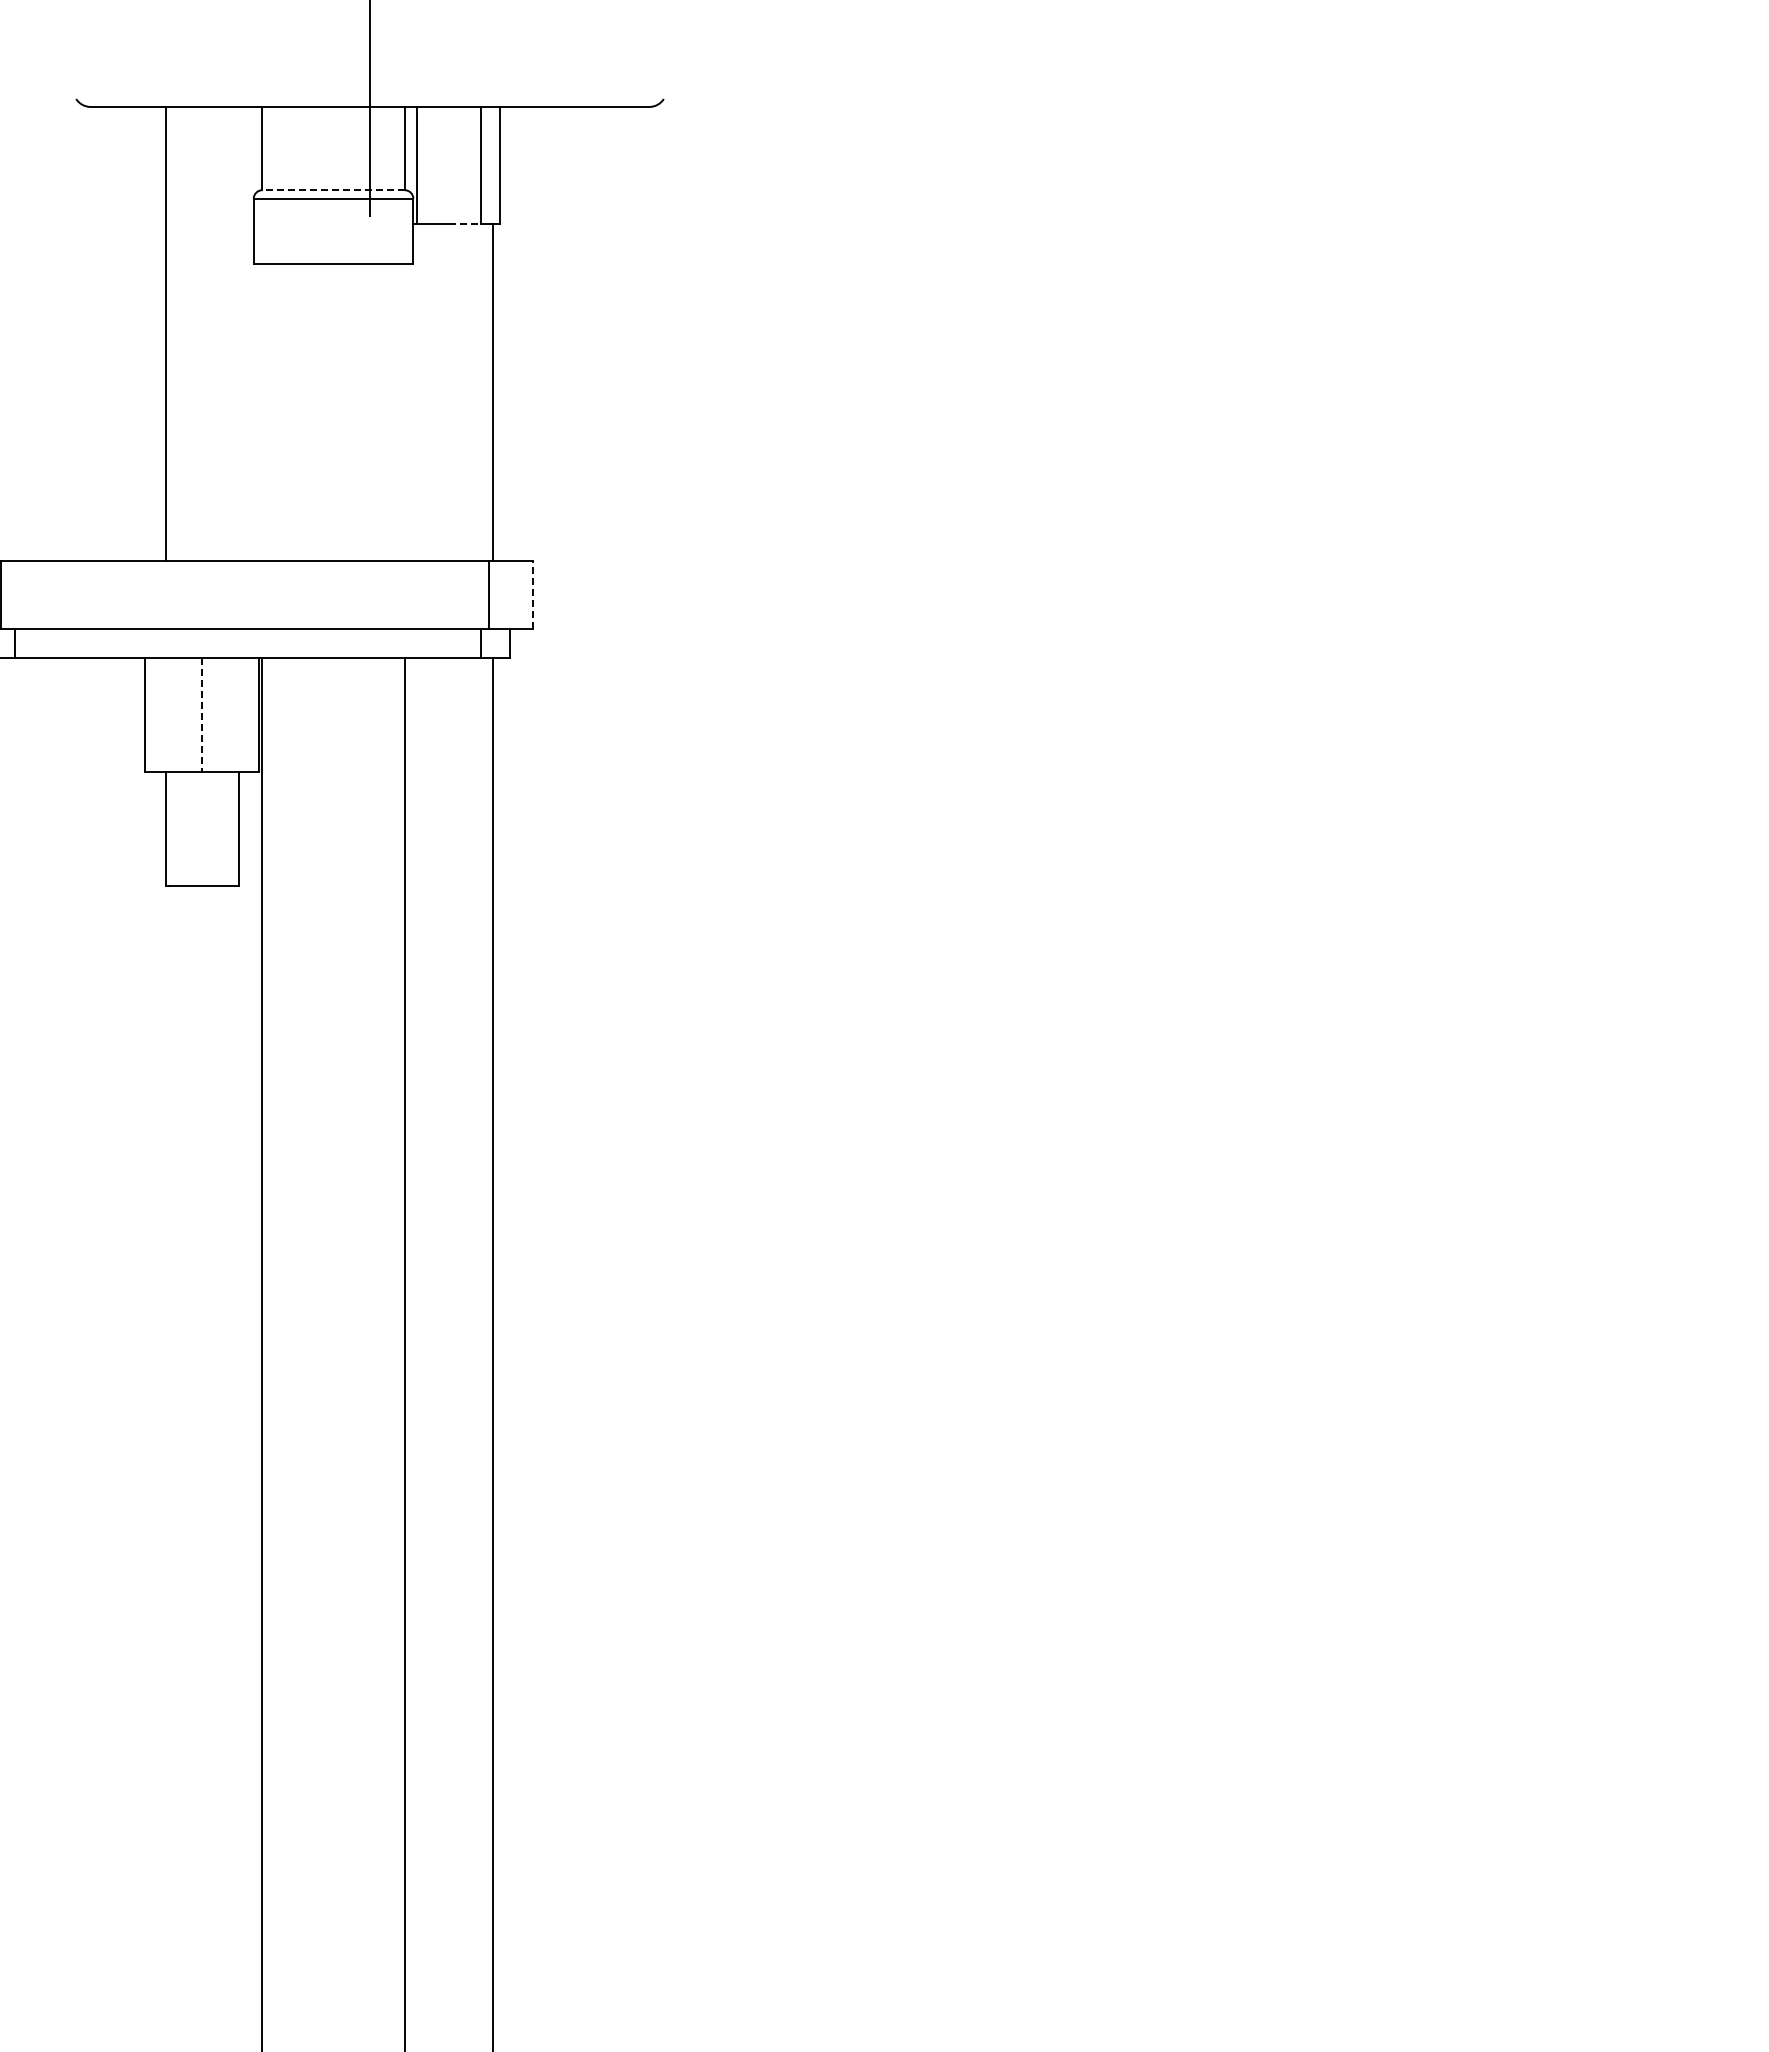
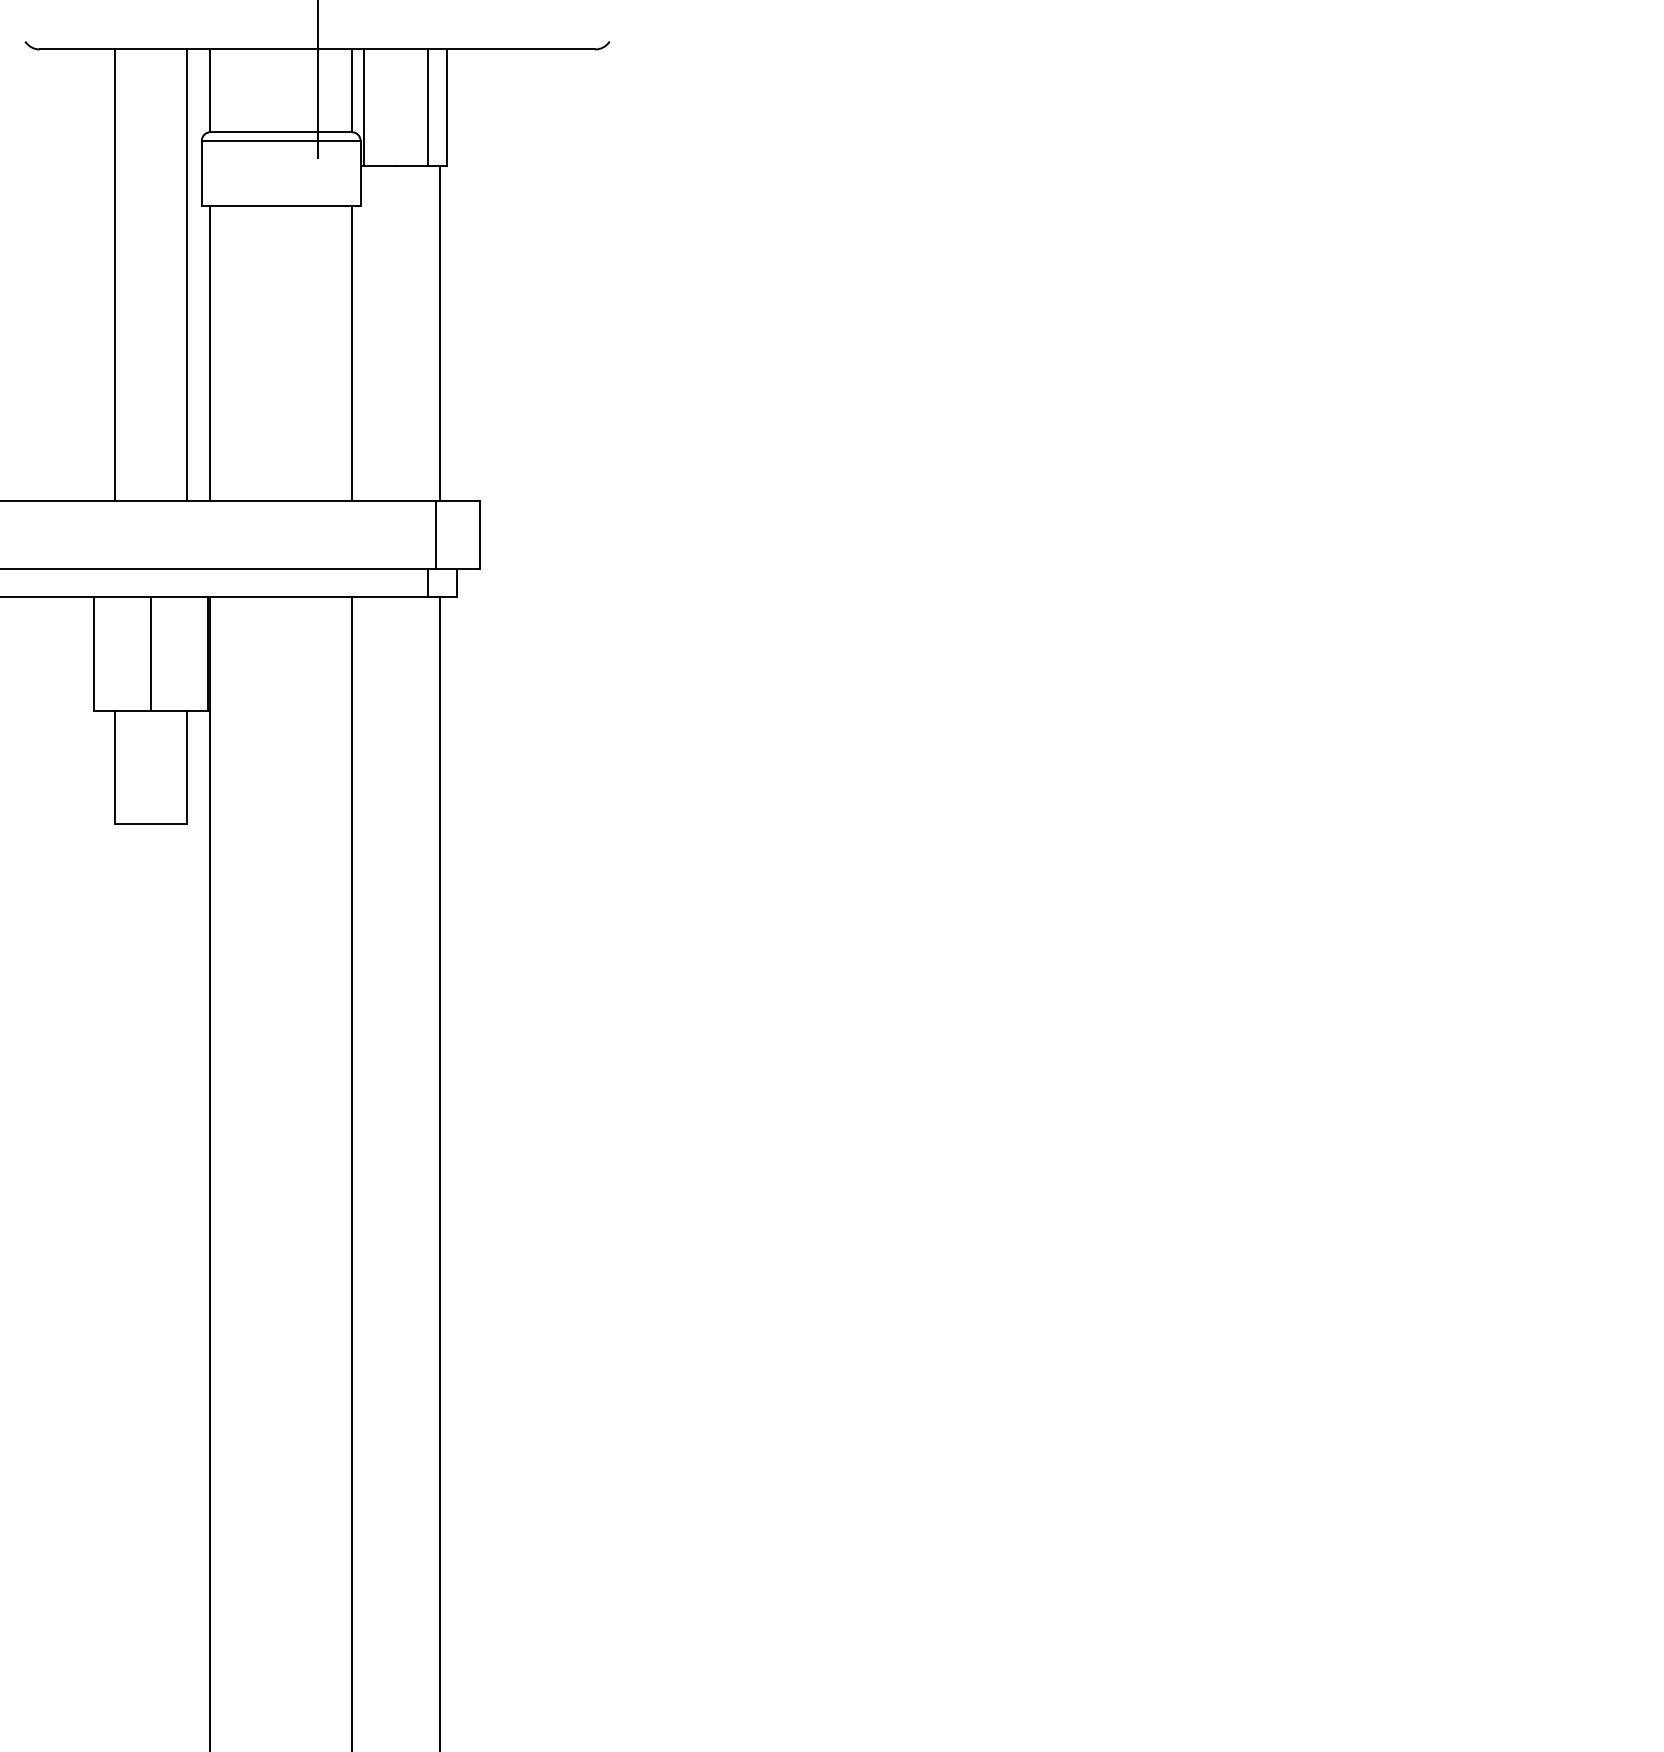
line: (333, 190) -> (281, 132), dashed -> solid
line: (465, 224) -> (412, 166), dashed -> solid
line: (238, 333) -> (186, 274), added
line: (262, 412) -> (210, 353), added
line: (404, 412) -> (351, 353), added
line: (533, 594) -> (480, 534), dashed -> solid
line: (202, 715) -> (150, 654), dashed -> solid

